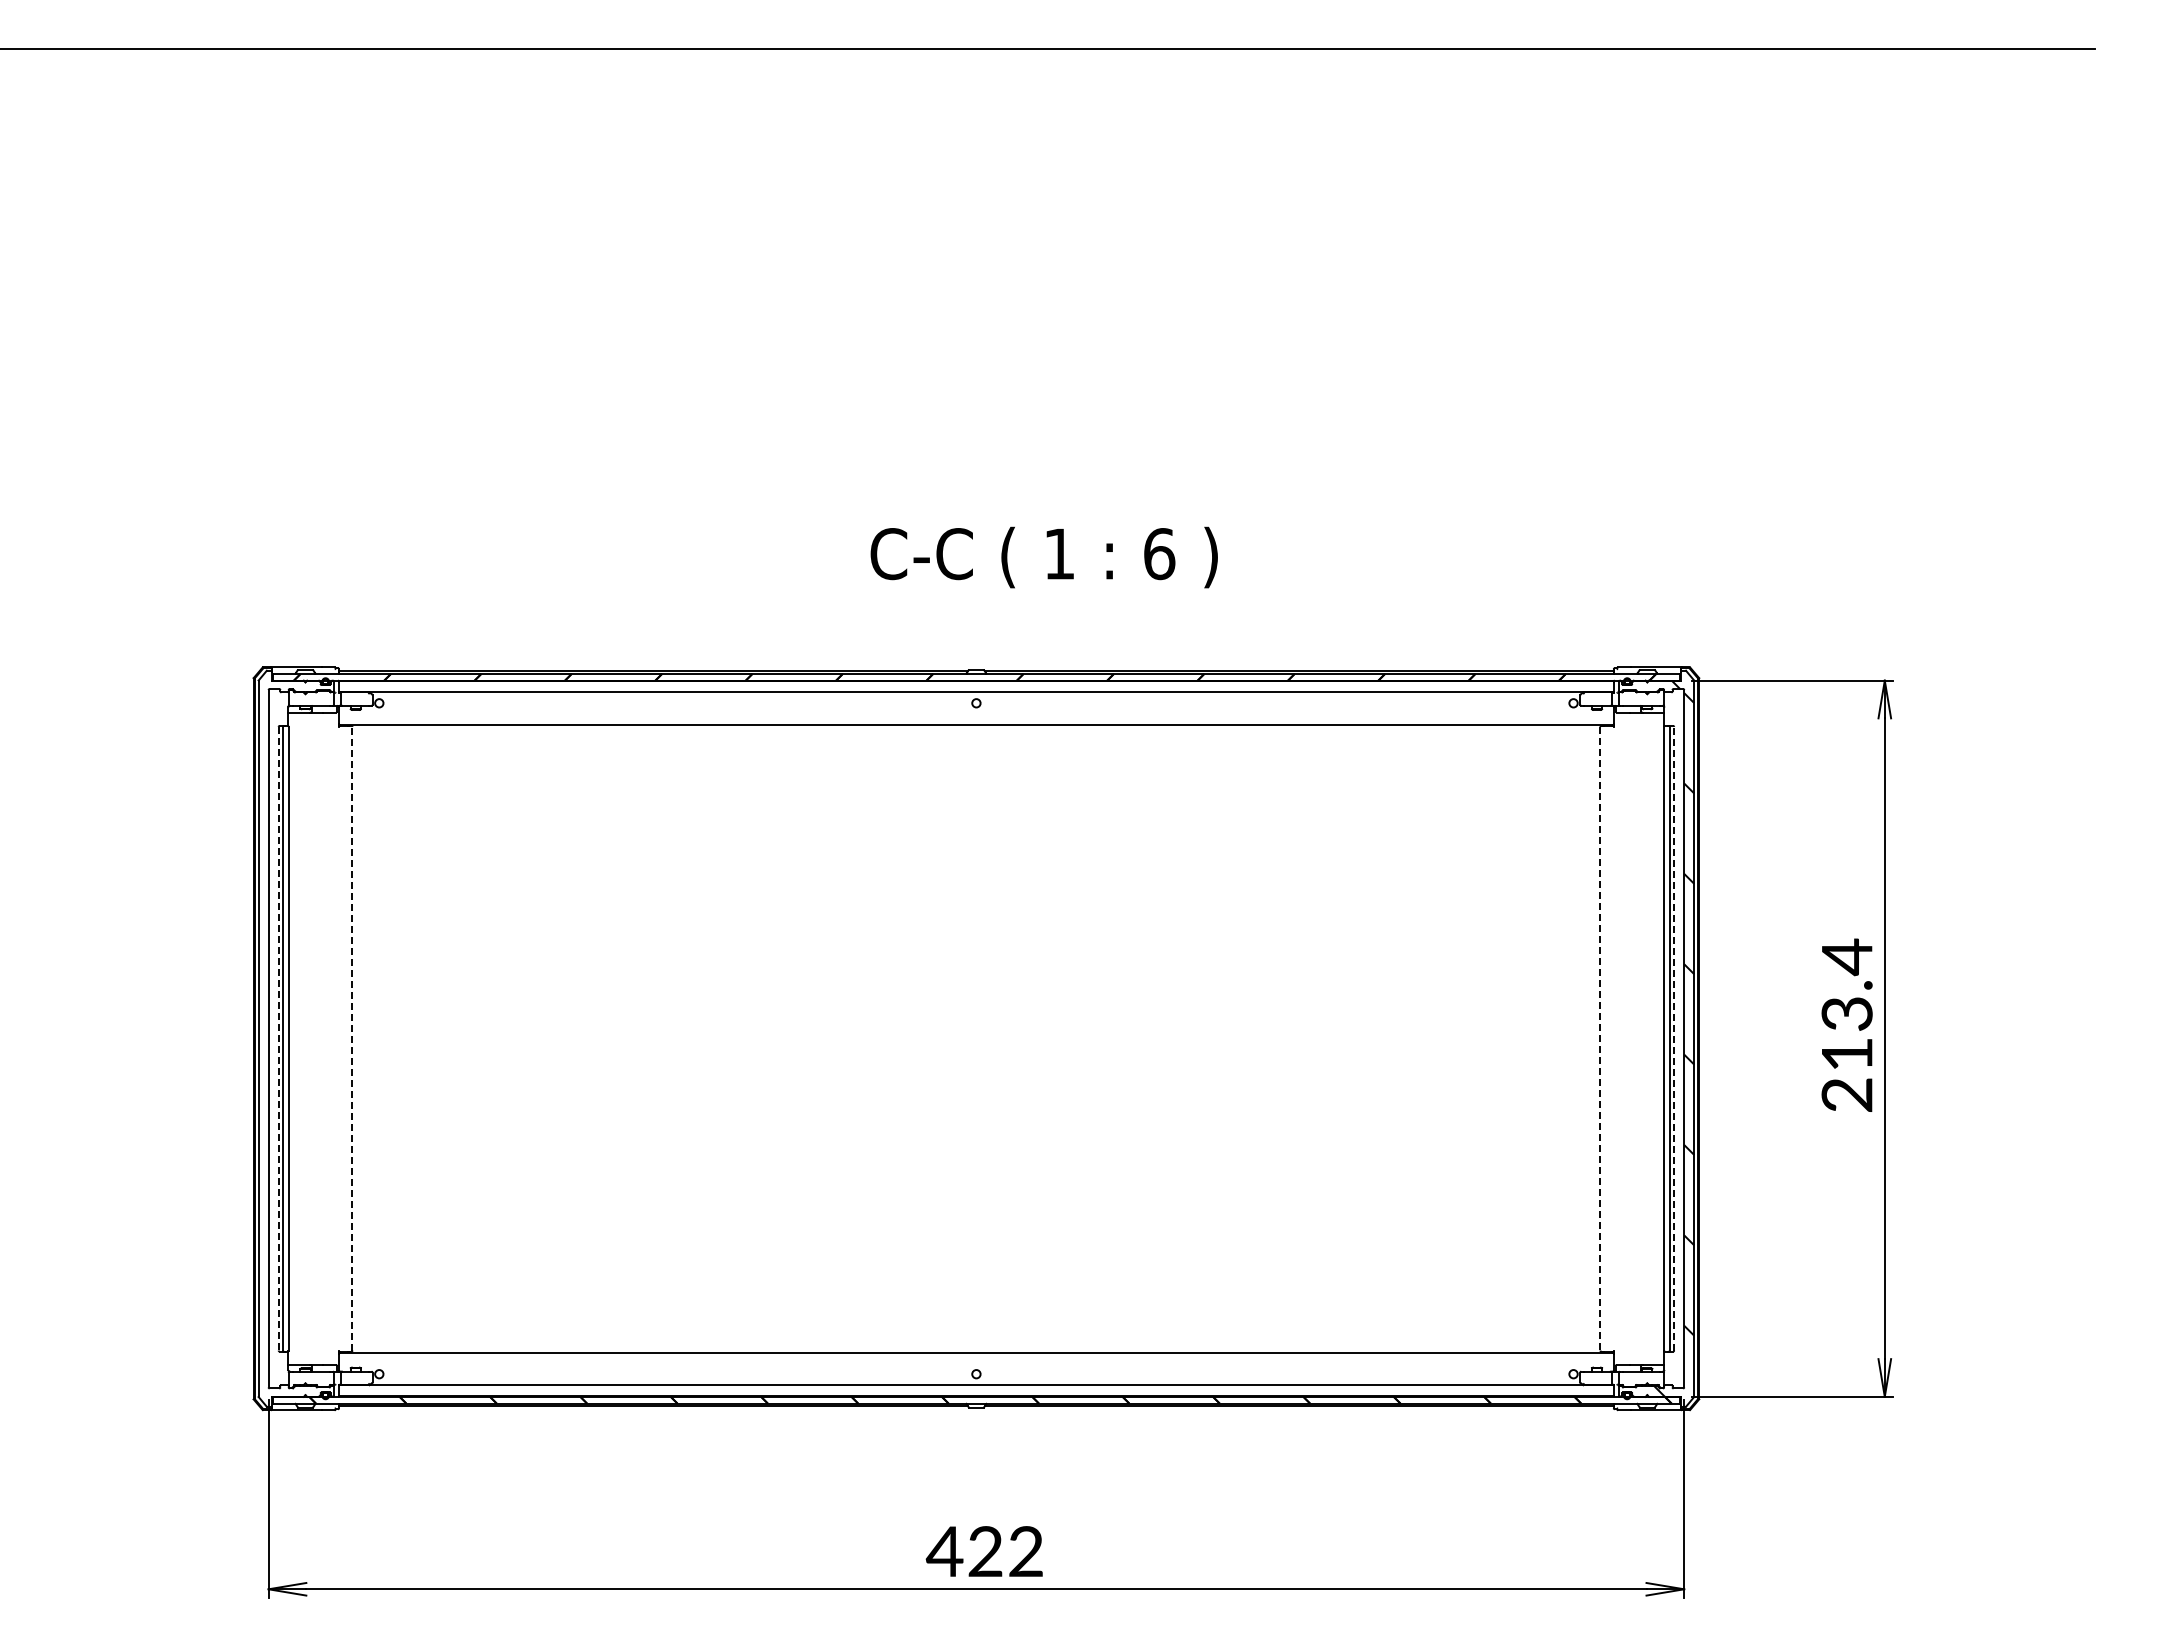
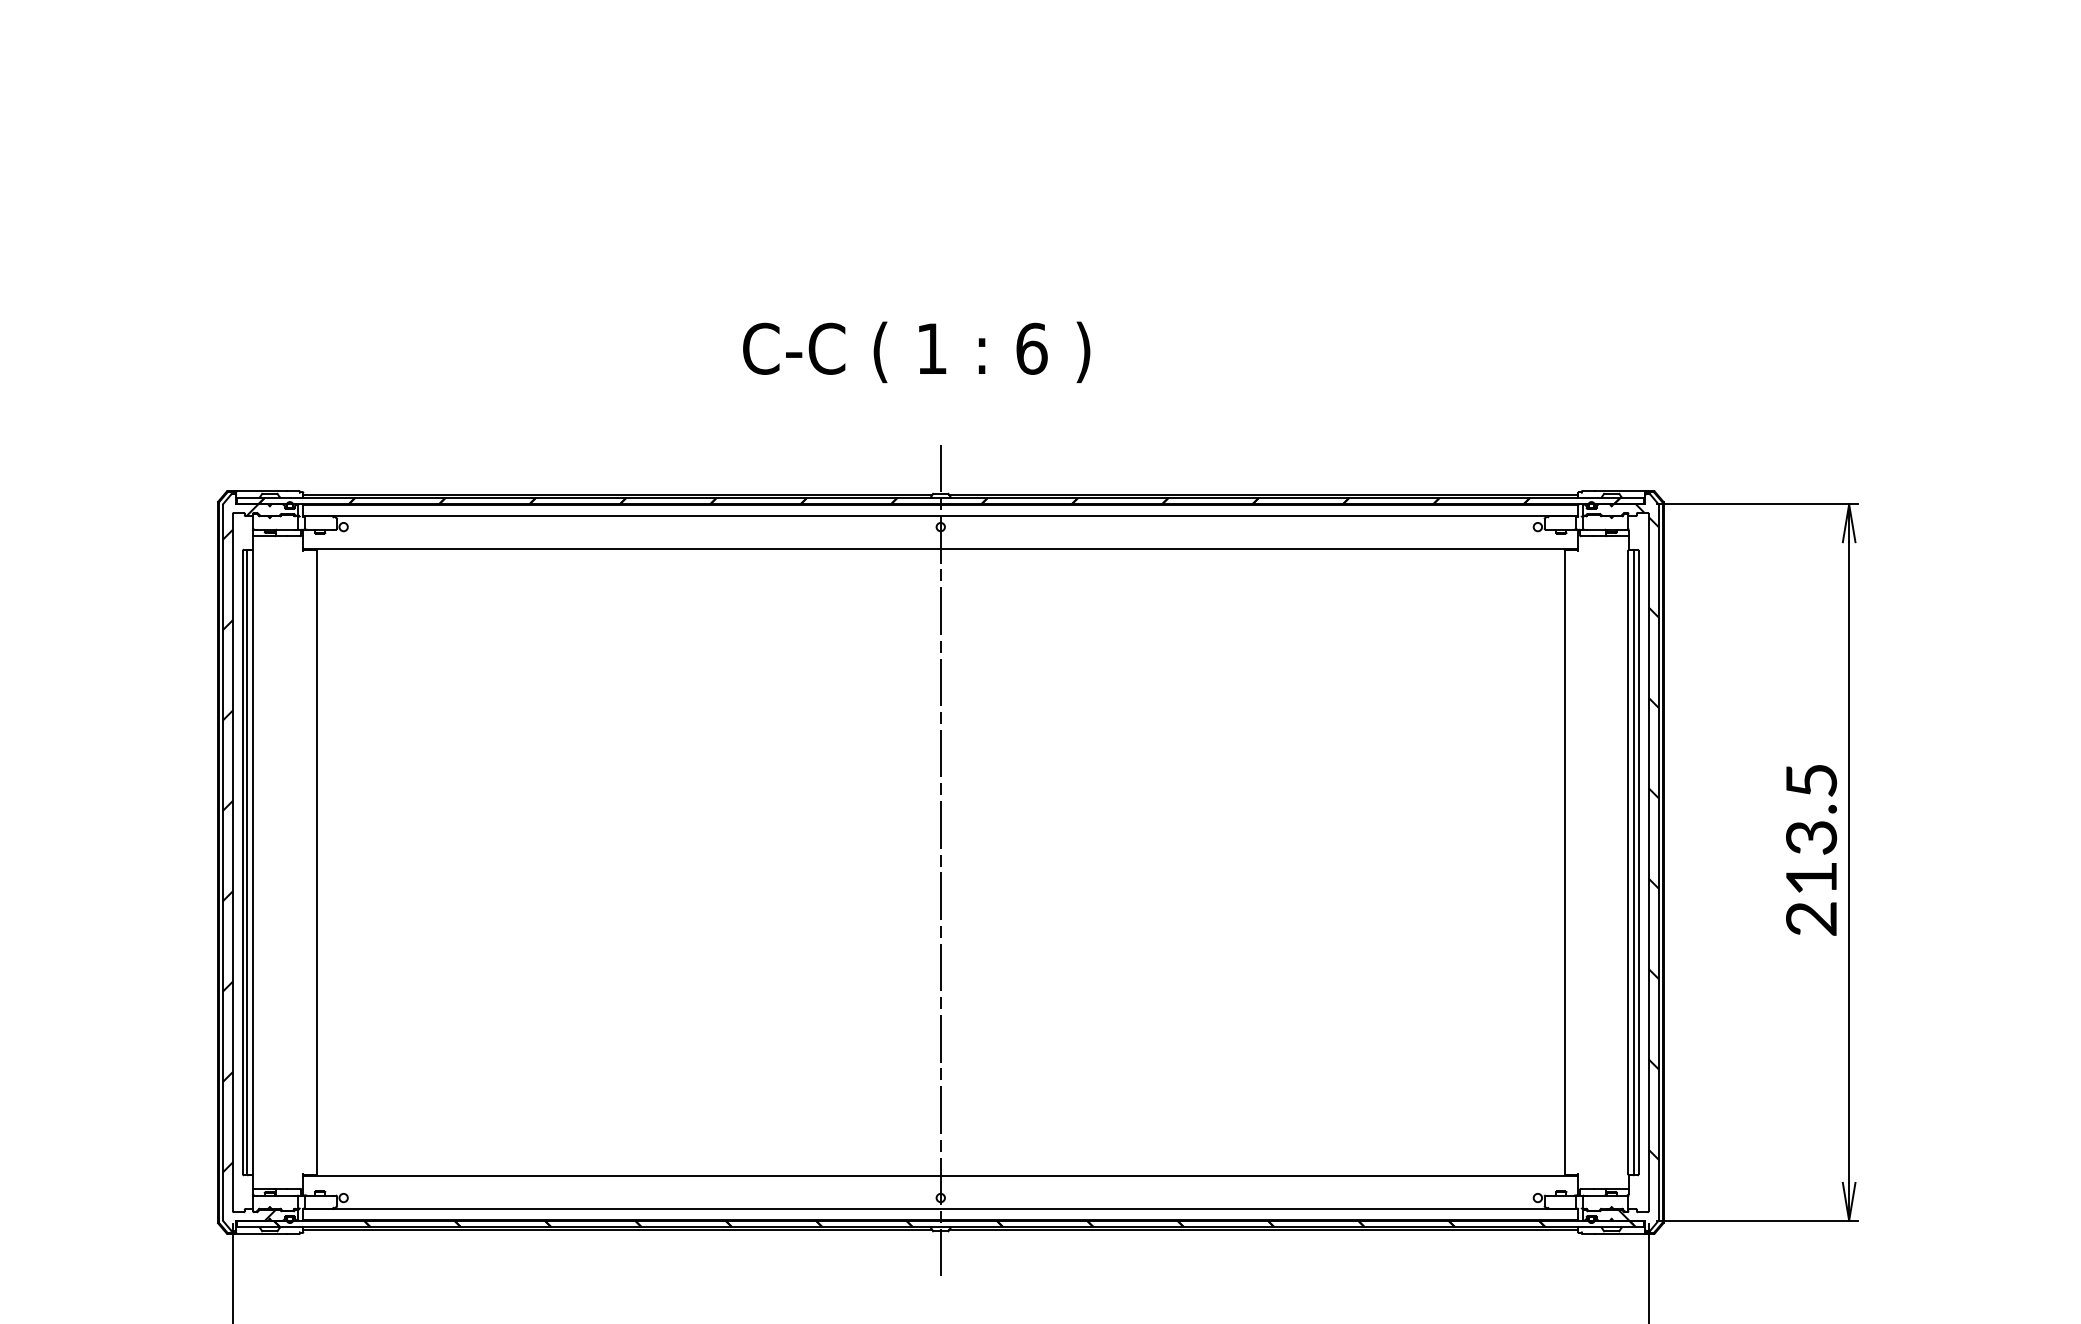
text: (1043, 557) -> (915, 352), moved
text: (1847, 957) -> (1811, 781), 213.4 -> 213.5
line: (278, 1038) -> (242, 862), dashed -> solid
hatch: (284, 1038) -> (248, 862), added
line: (352, 1038) -> (316, 862), dashed -> solid
line: (976, 1038) -> (940, 862), added
line: (1600, 1038) -> (1564, 862), dashed -> solid
line: (1674, 1038) -> (1638, 862), dashed -> solid

